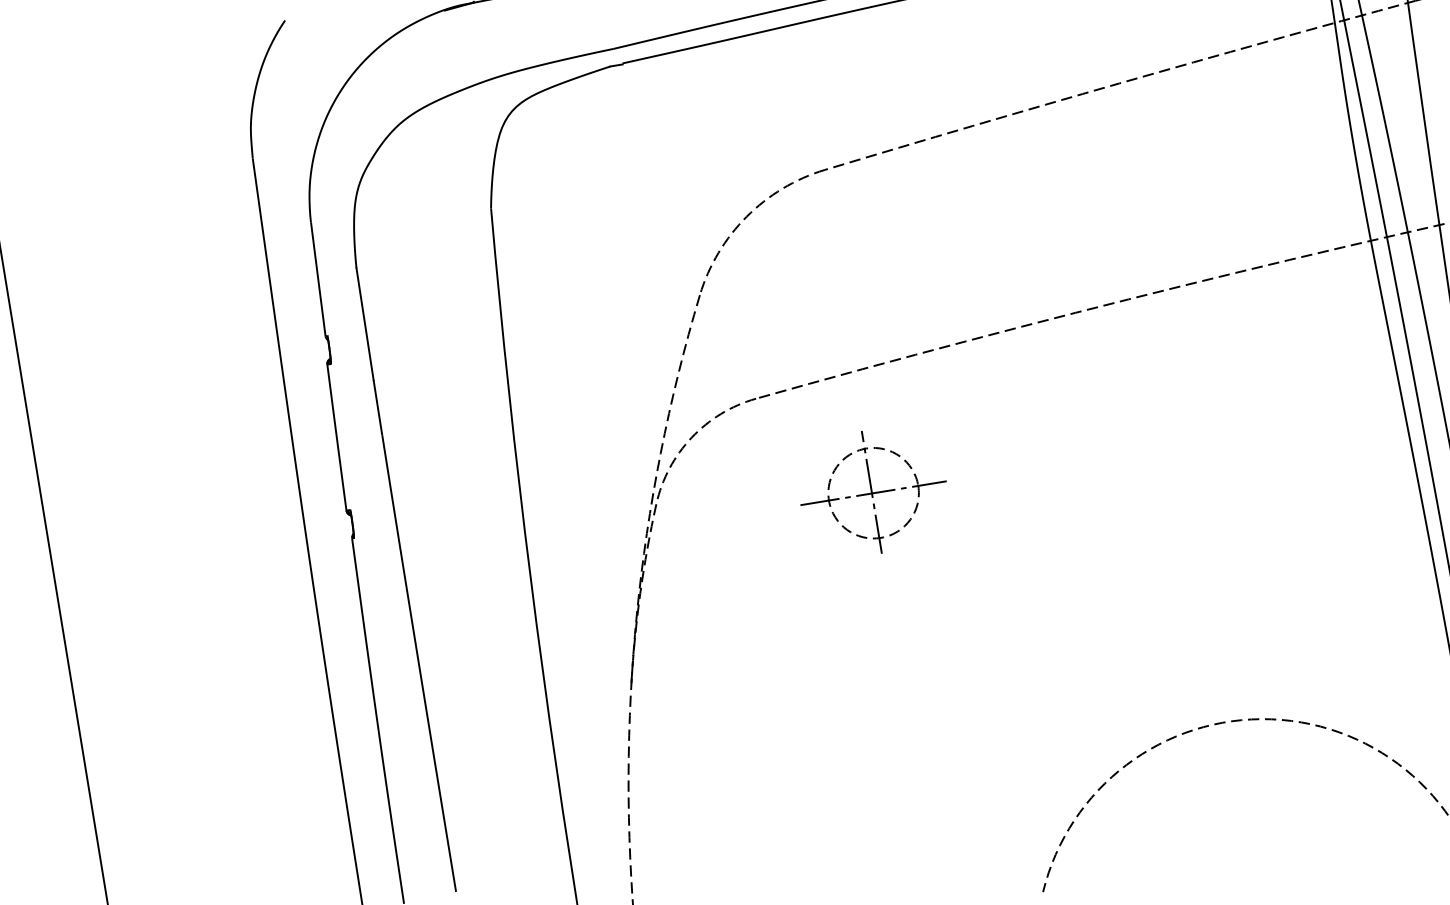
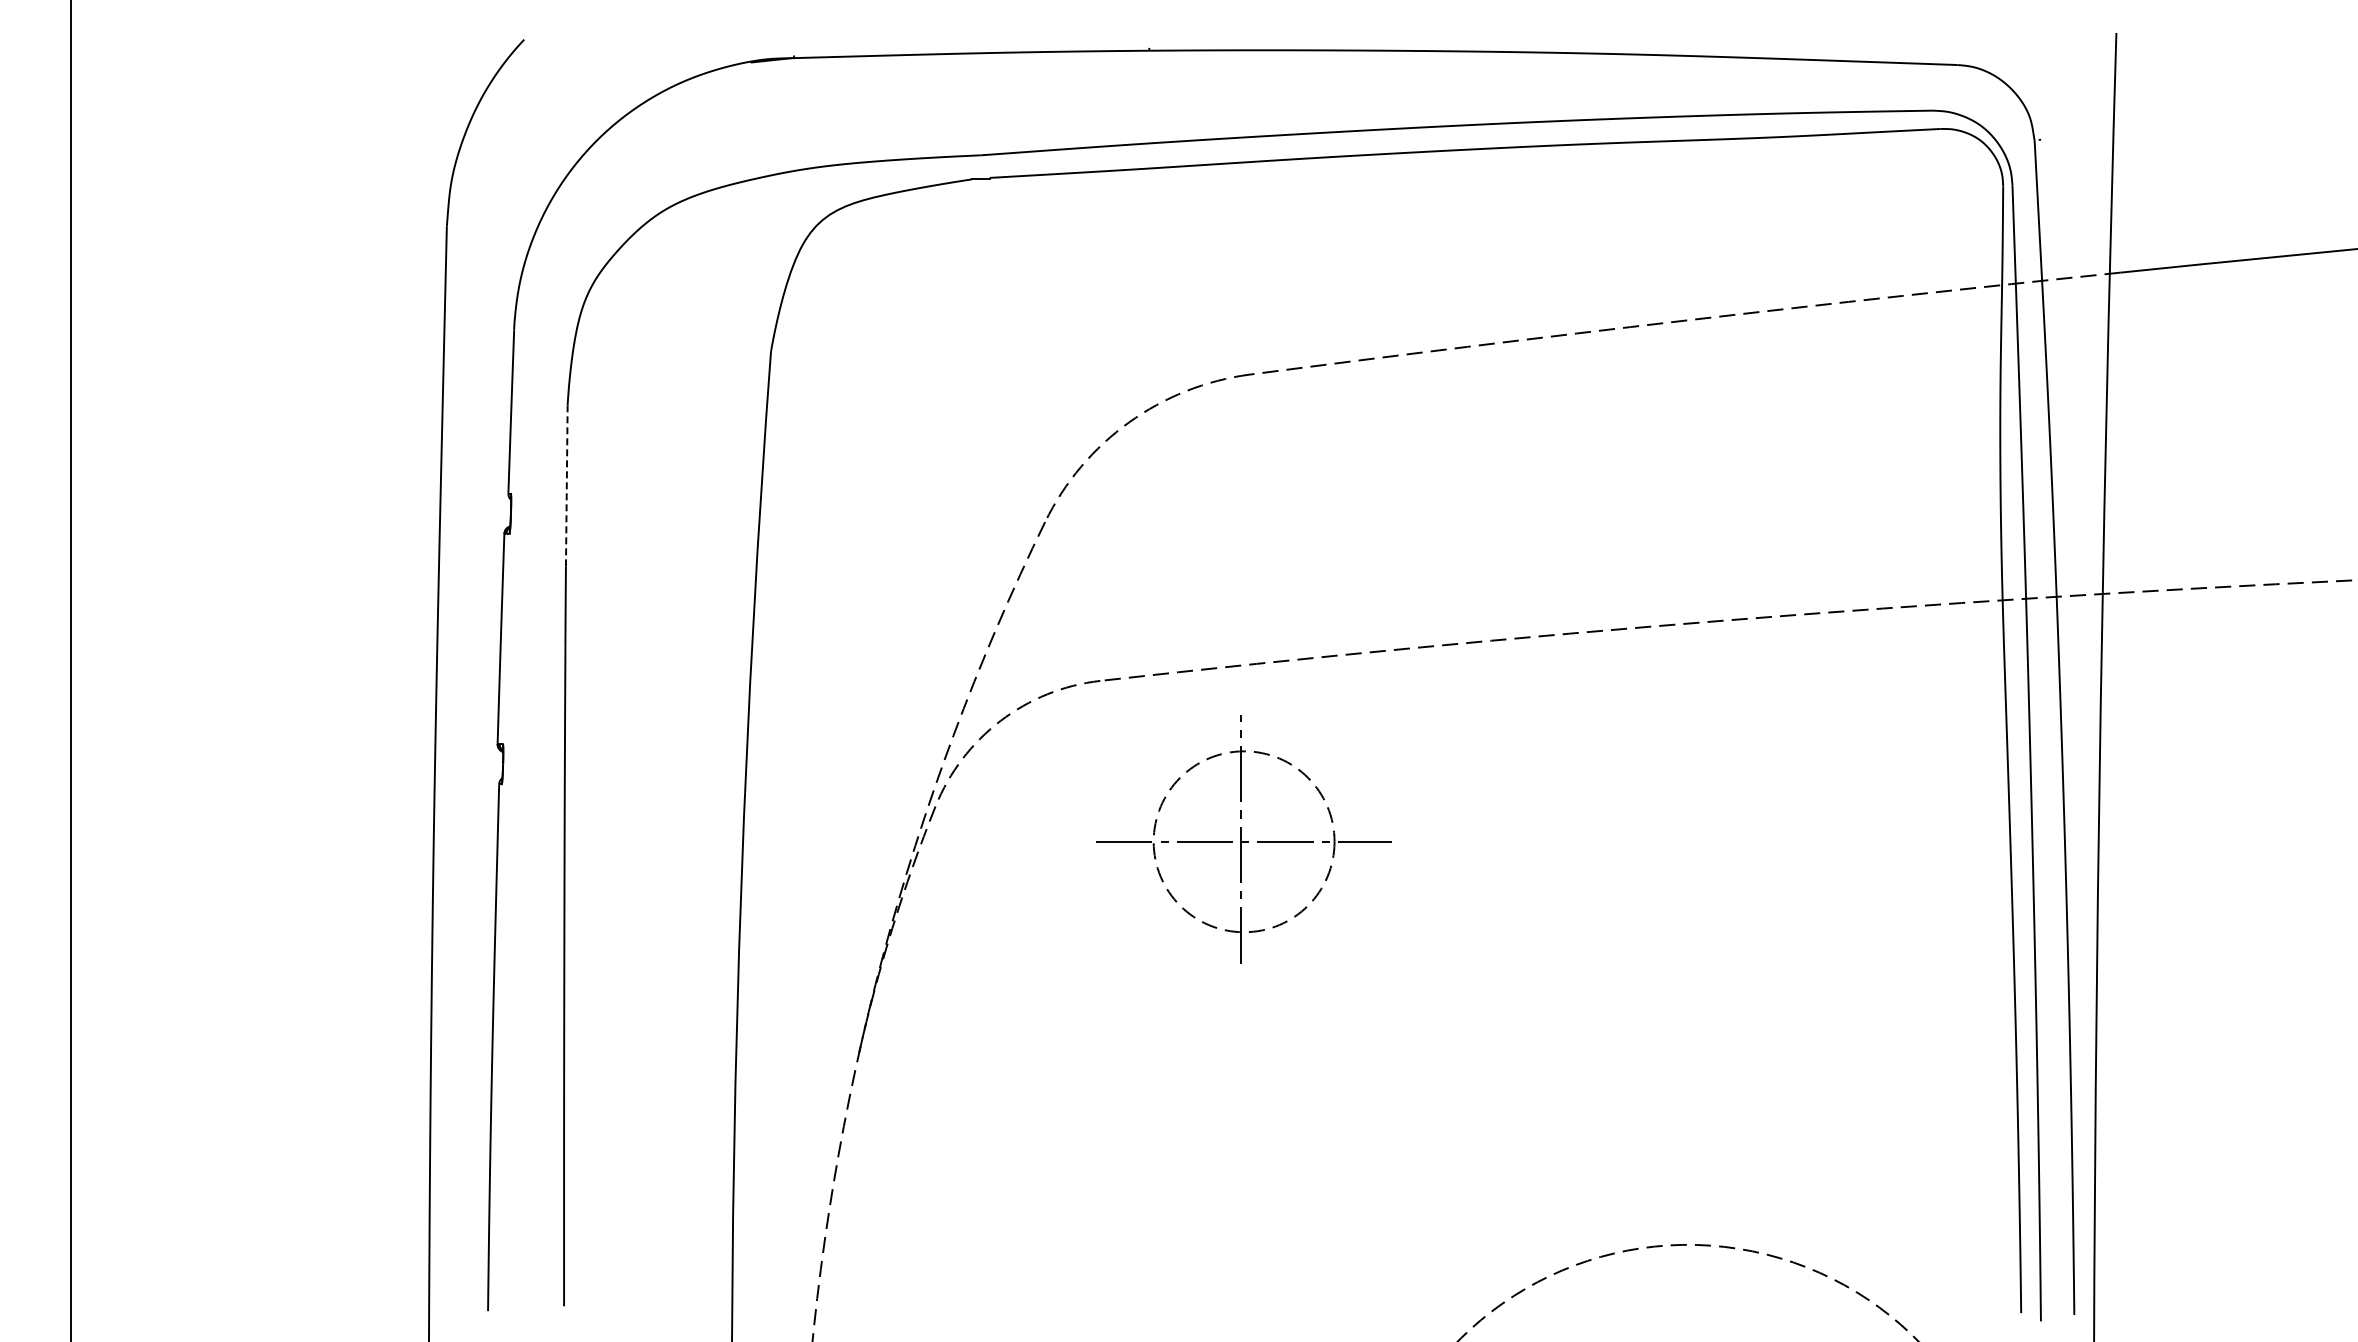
line: (364, 324) -> (566, 485), solid -> dashed
part: (873, 492) -> (1243, 839), size x1.4

